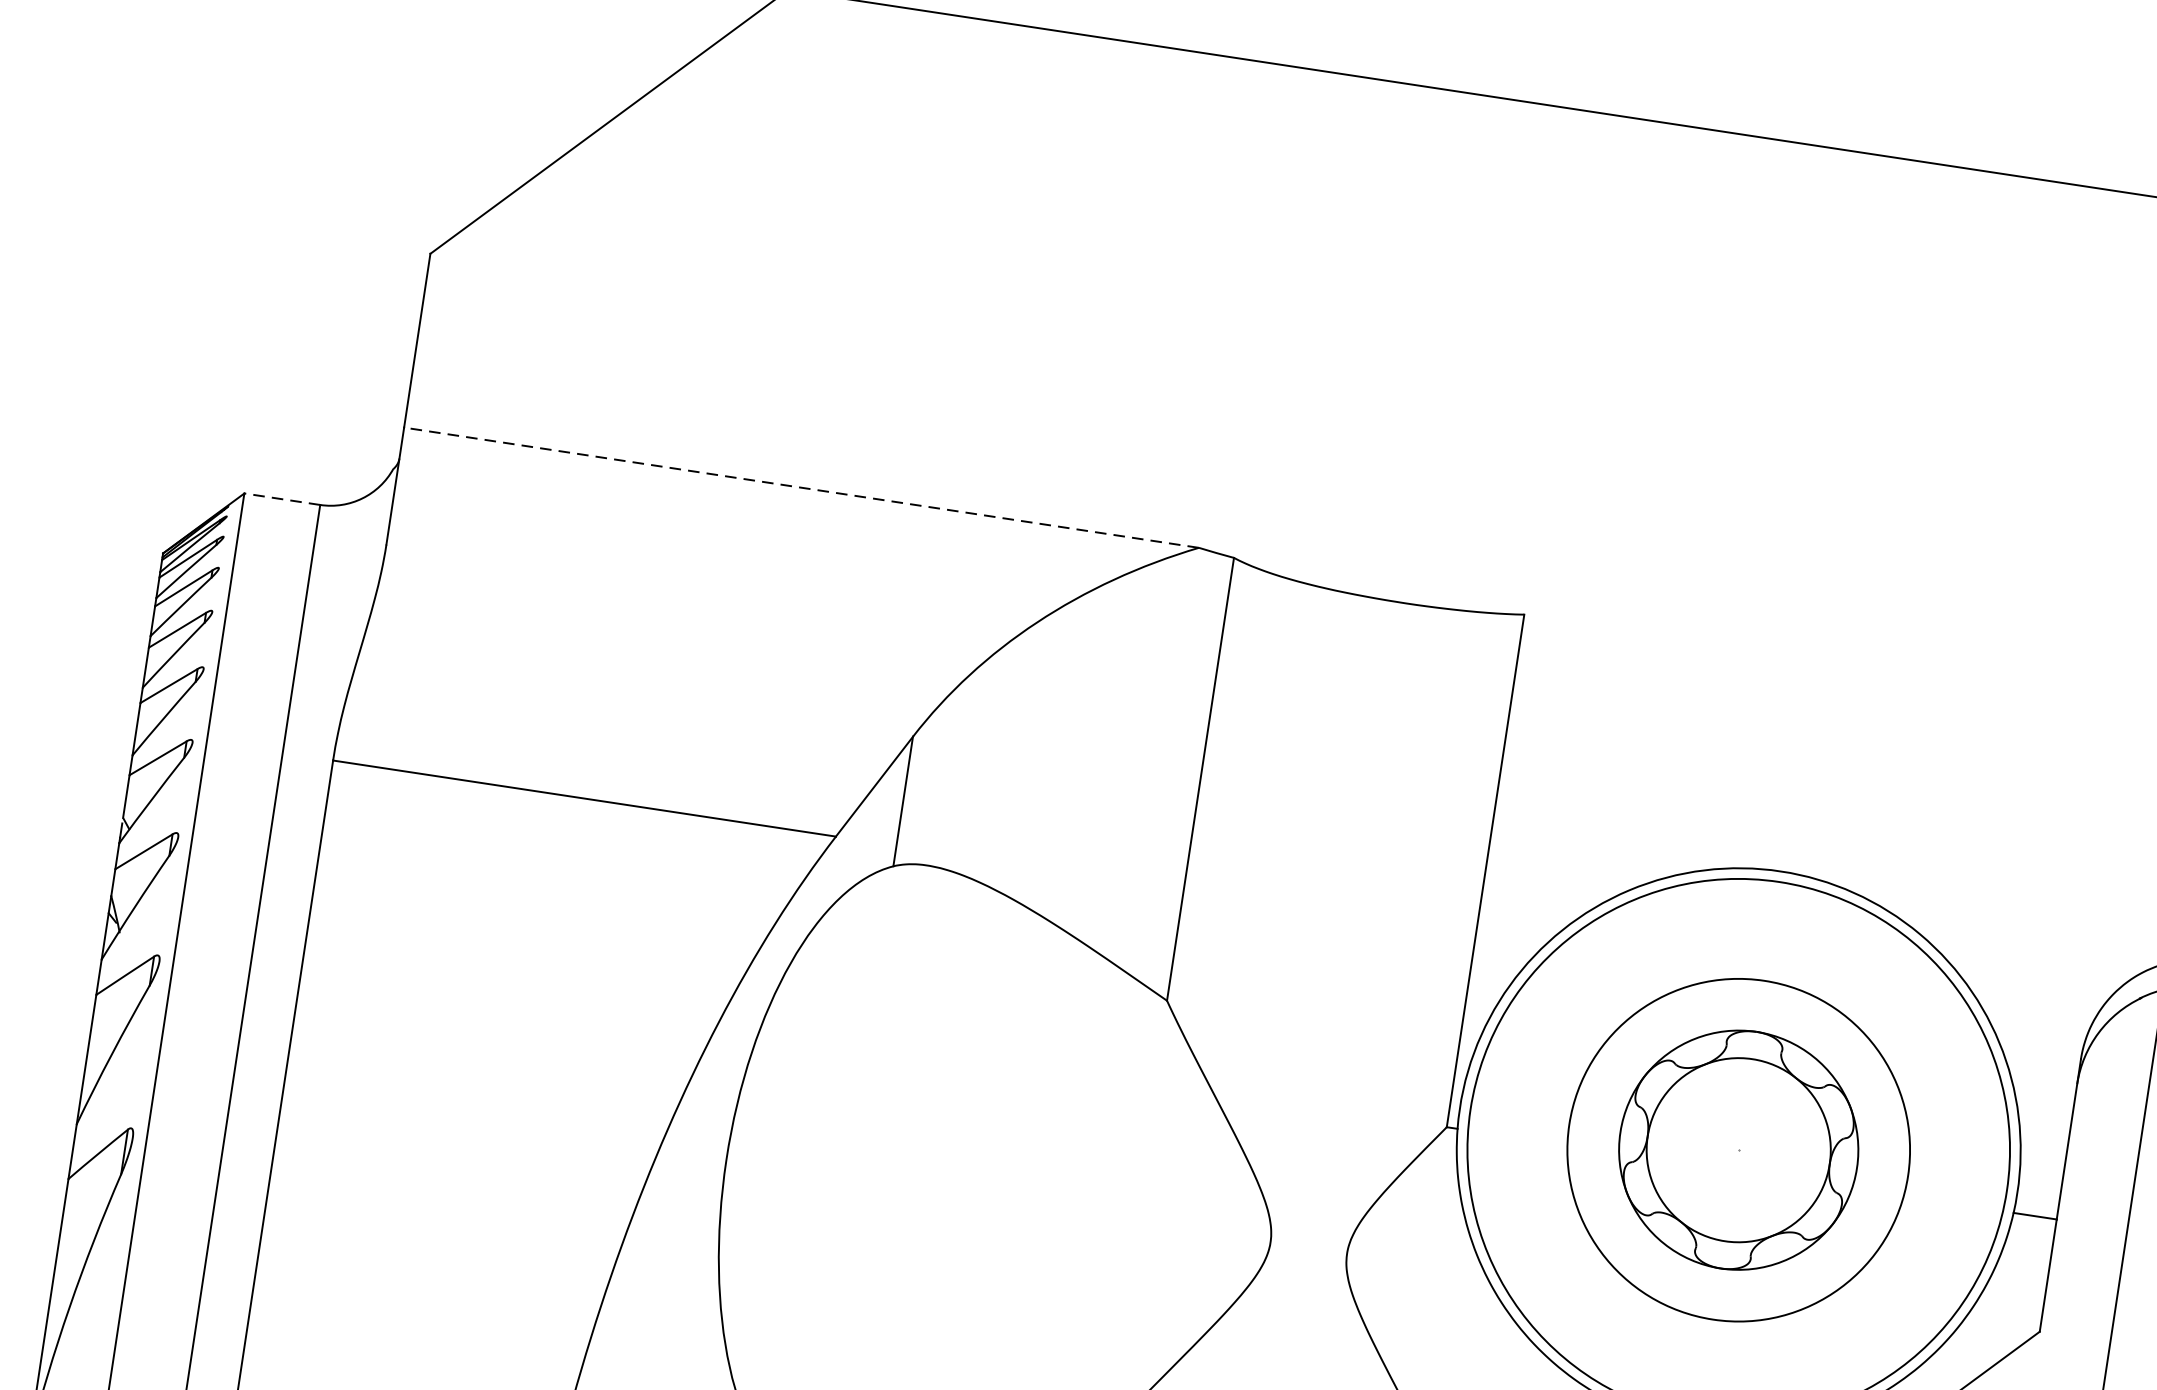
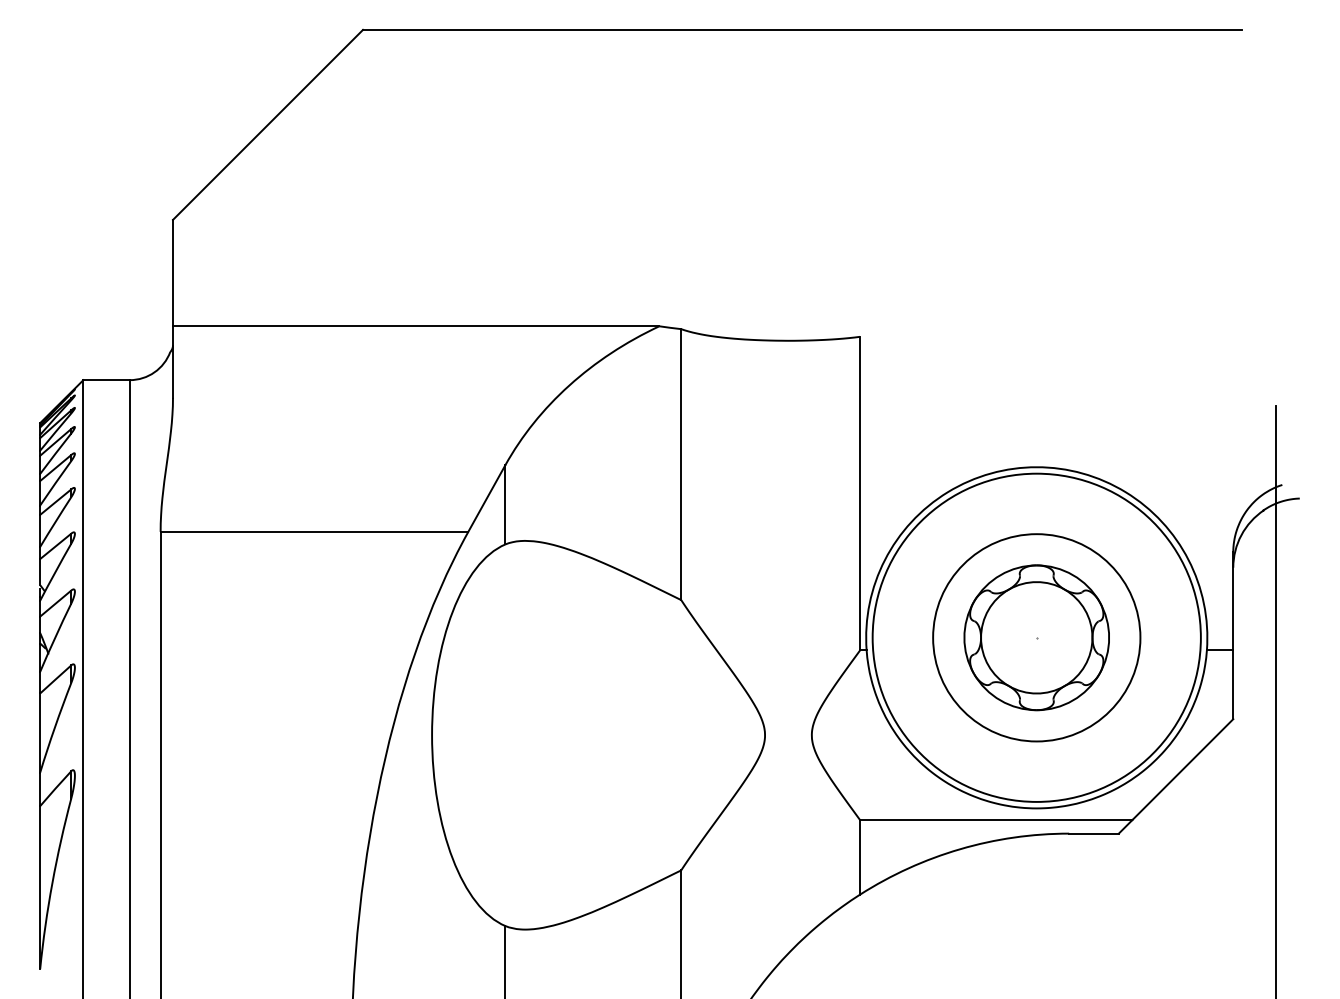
line: (800, 487) -> (415, 326), dashed -> solid
line: (282, 499) -> (106, 380), dashed -> solid

